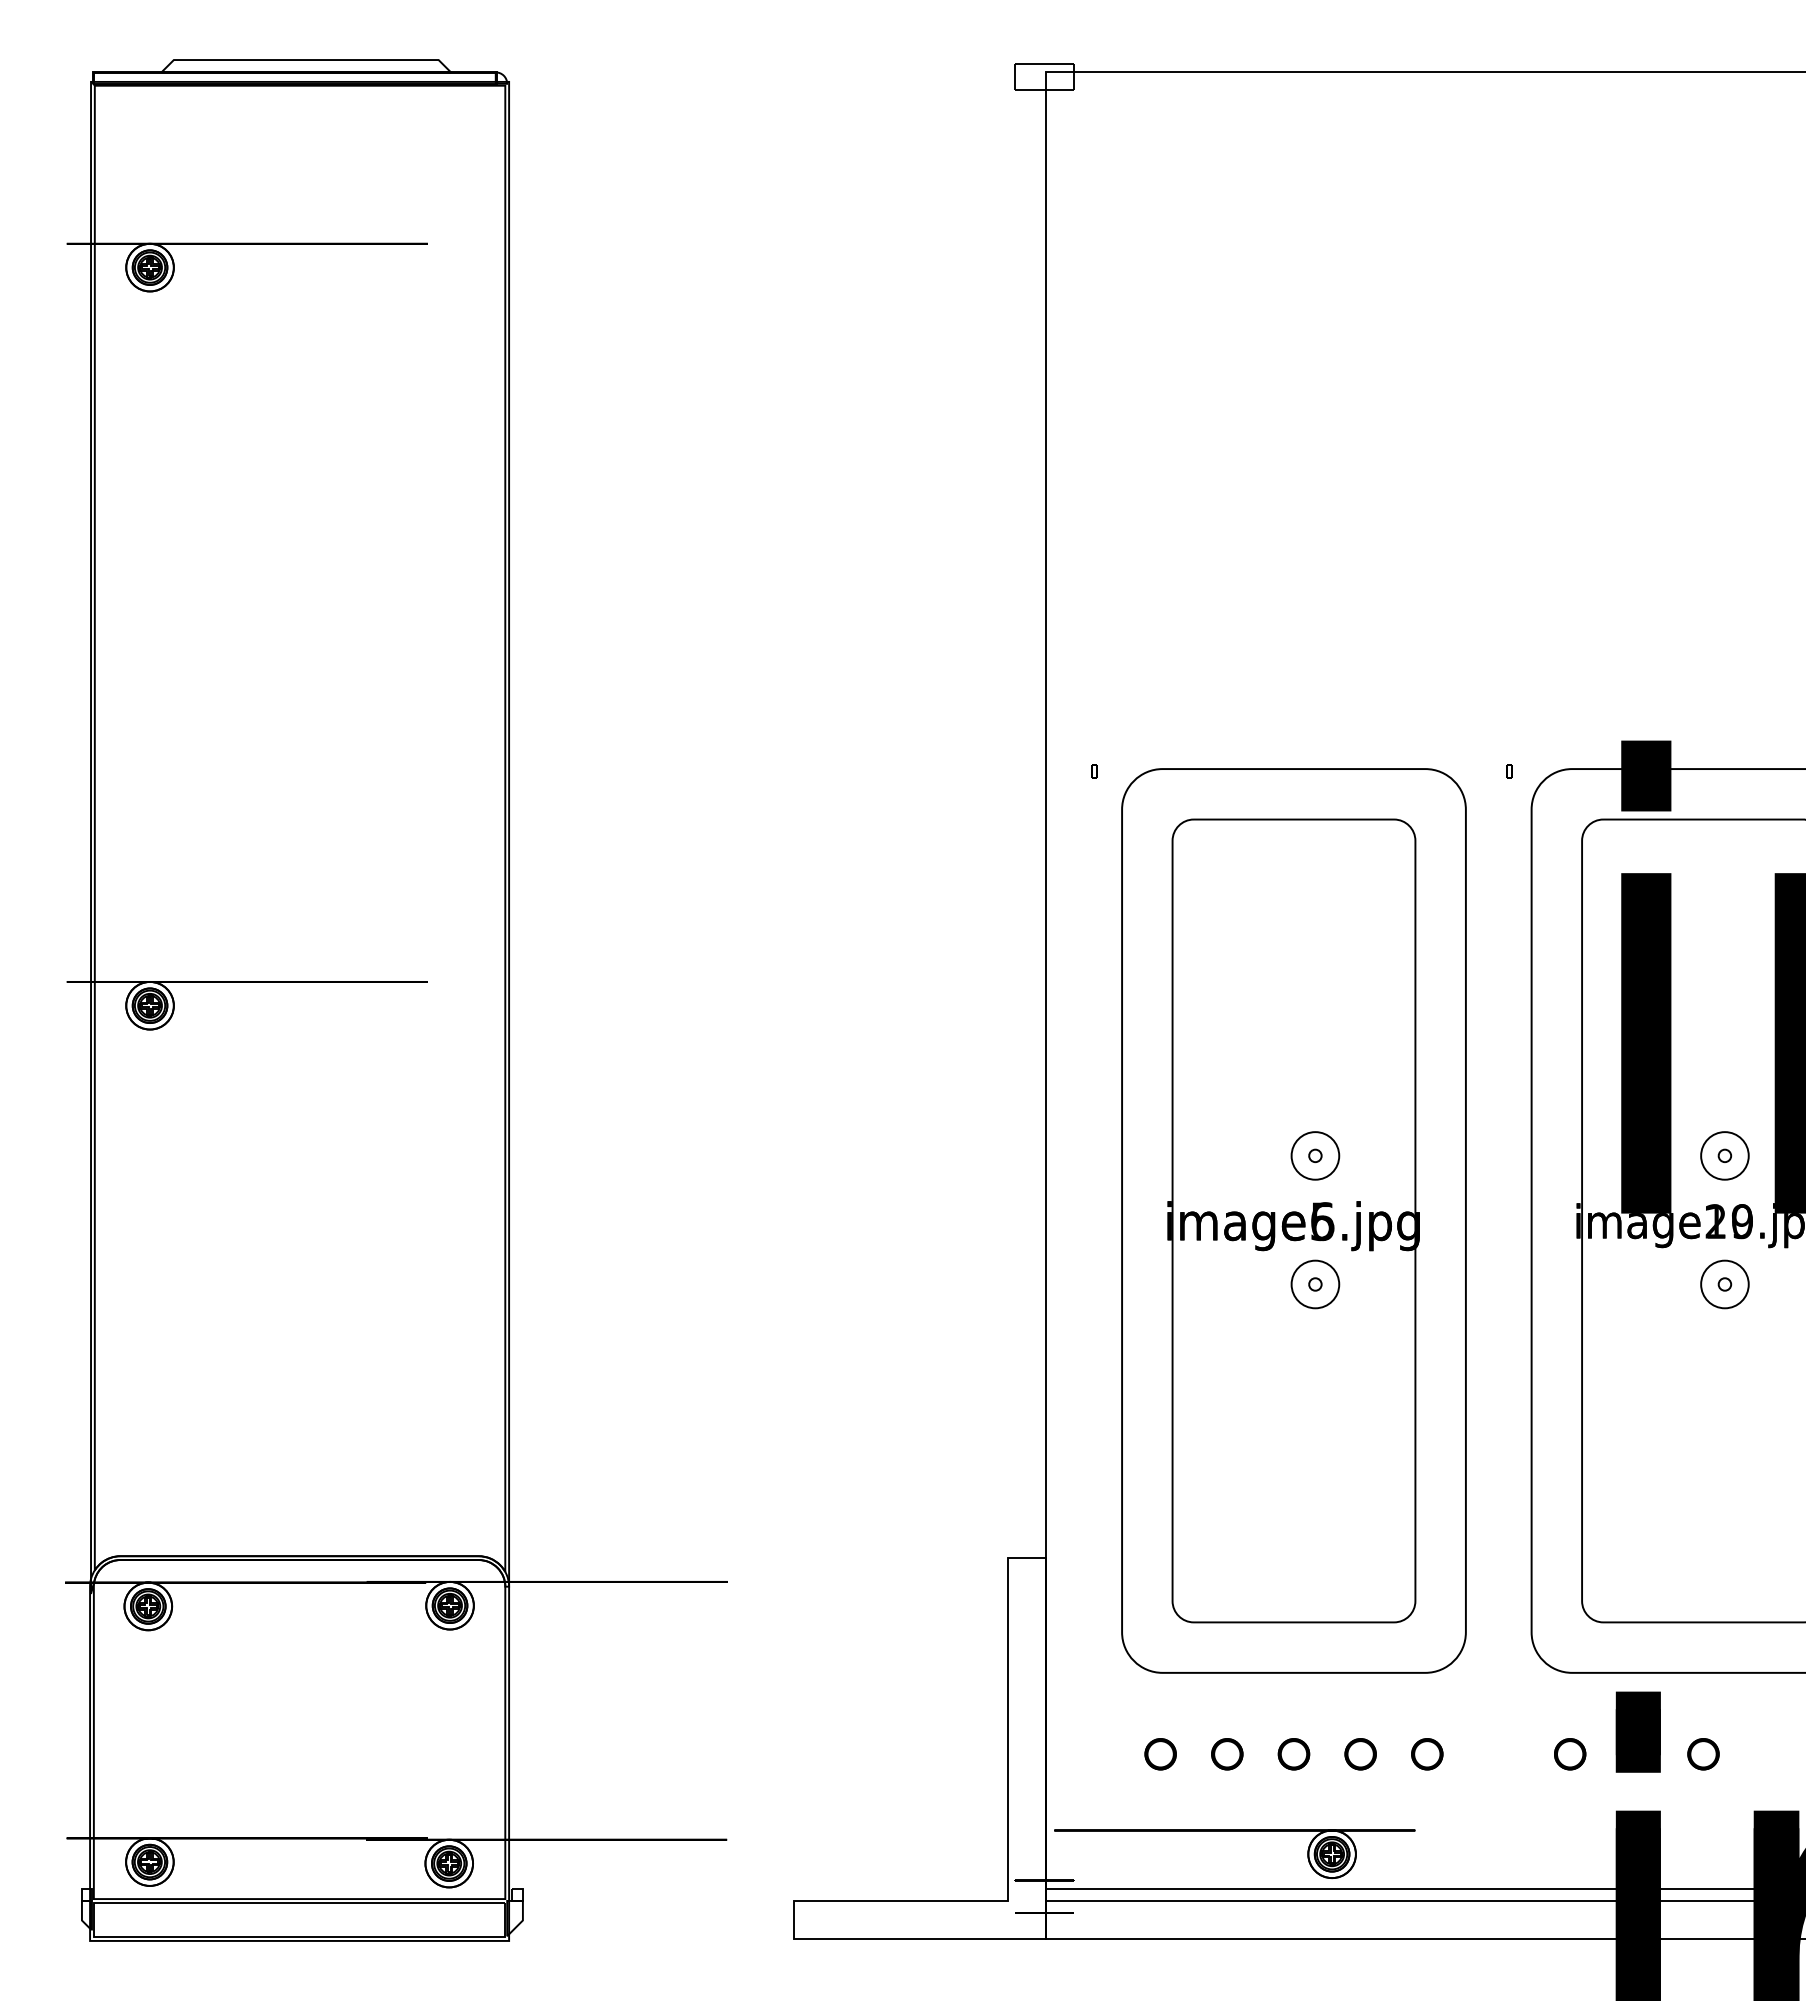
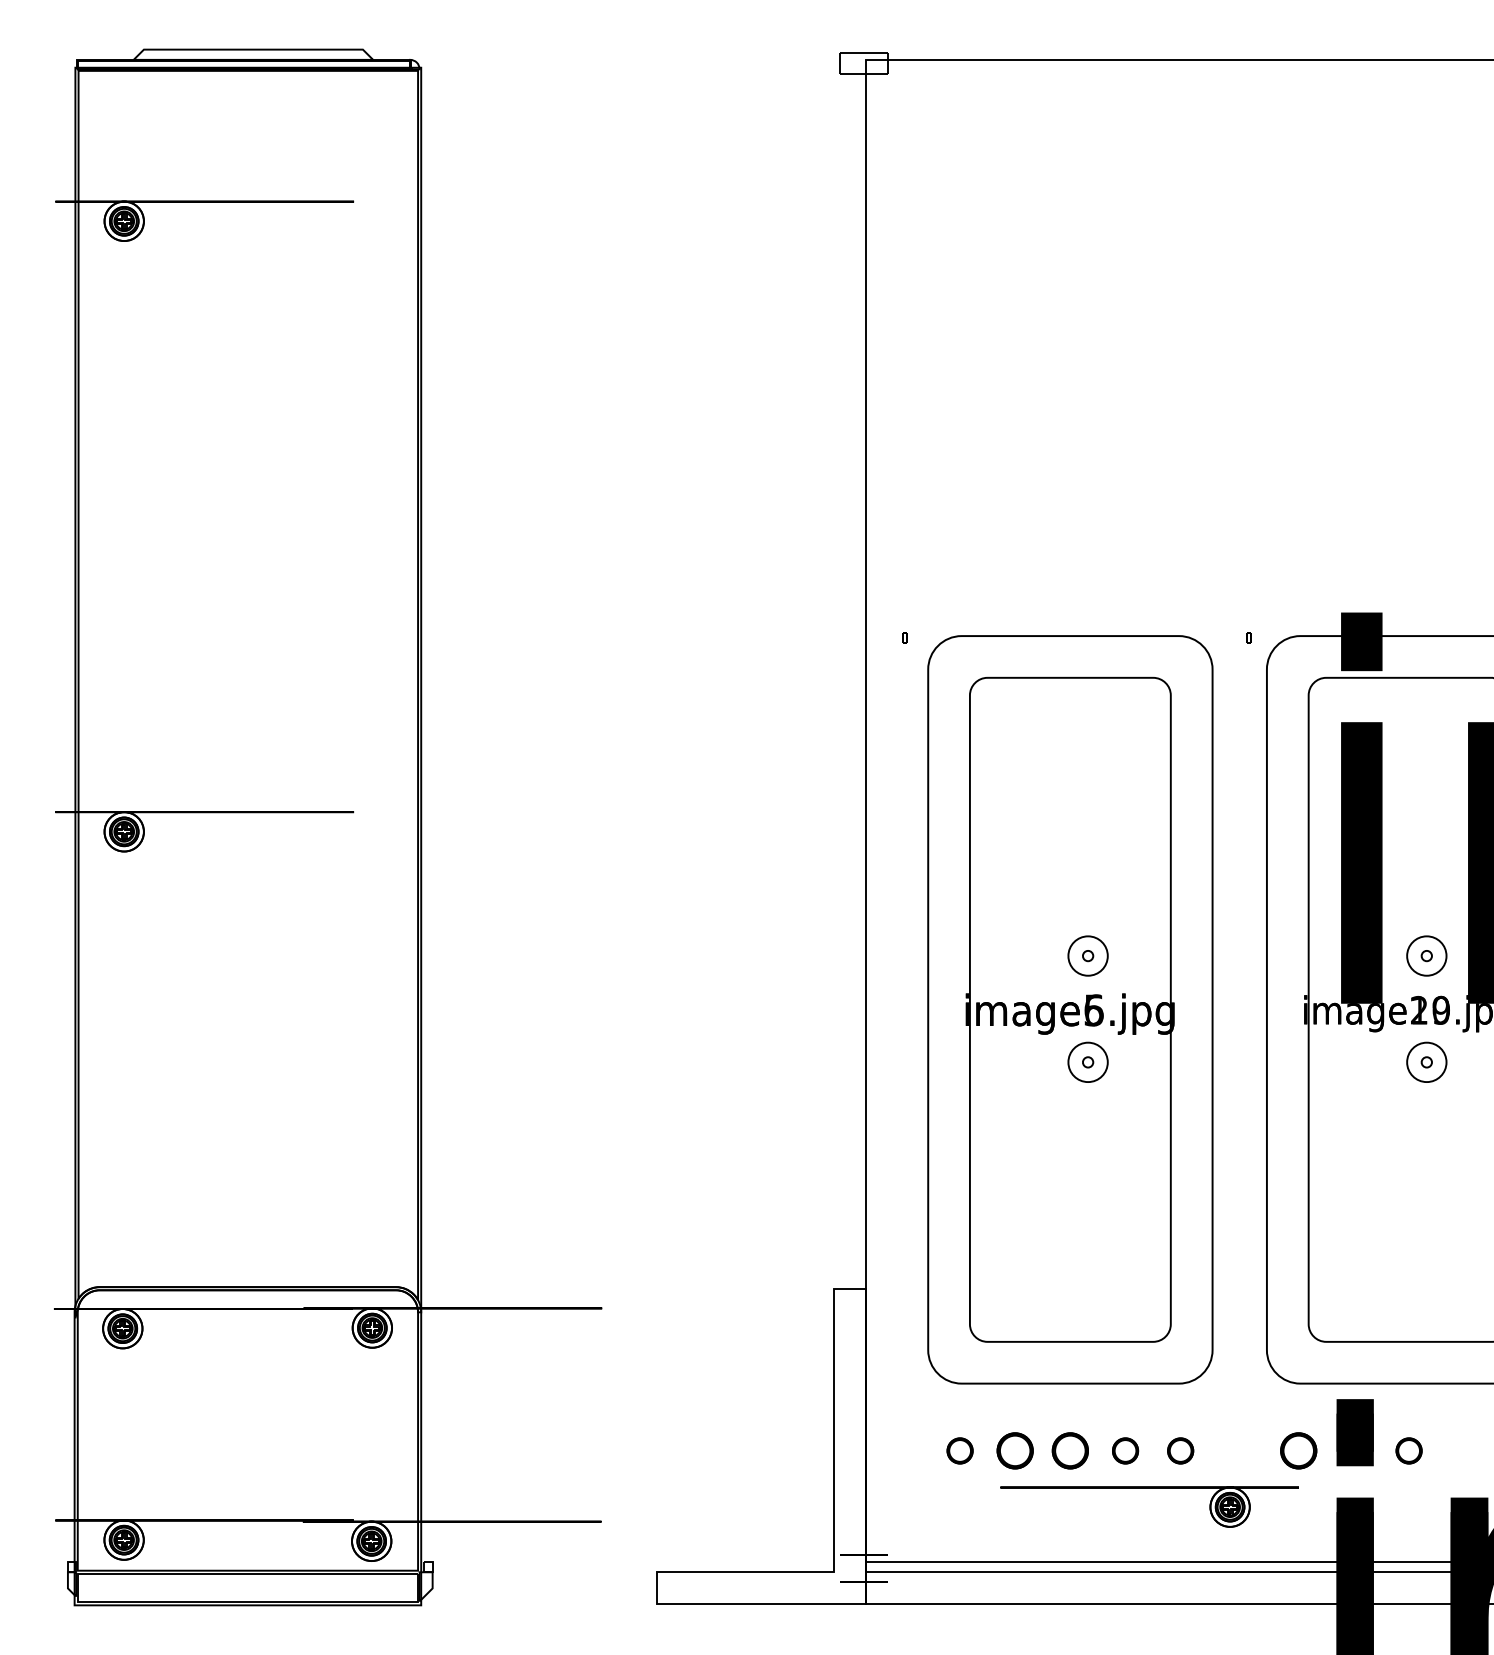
part: (1227, 1754) -> (1015, 1451), size x1.4
part: (1293, 1754) -> (1069, 1451), size x1.4
part: (1570, 1754) -> (1299, 1451), size x1.4
part: (1234, 1831) -> (1149, 1488), moved

